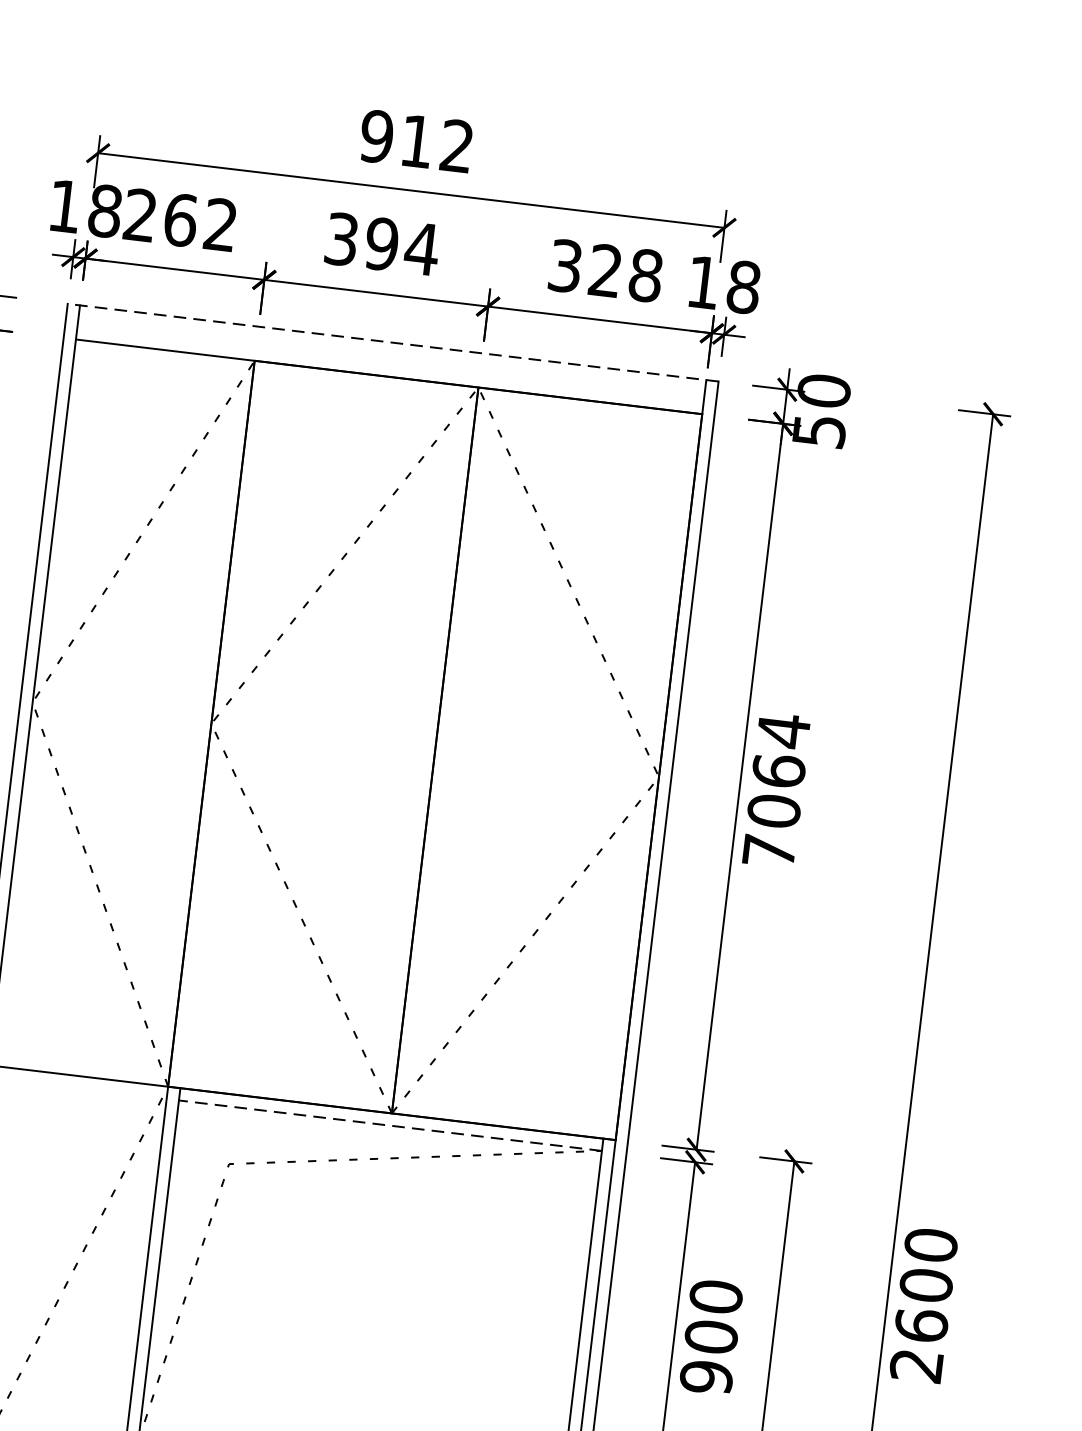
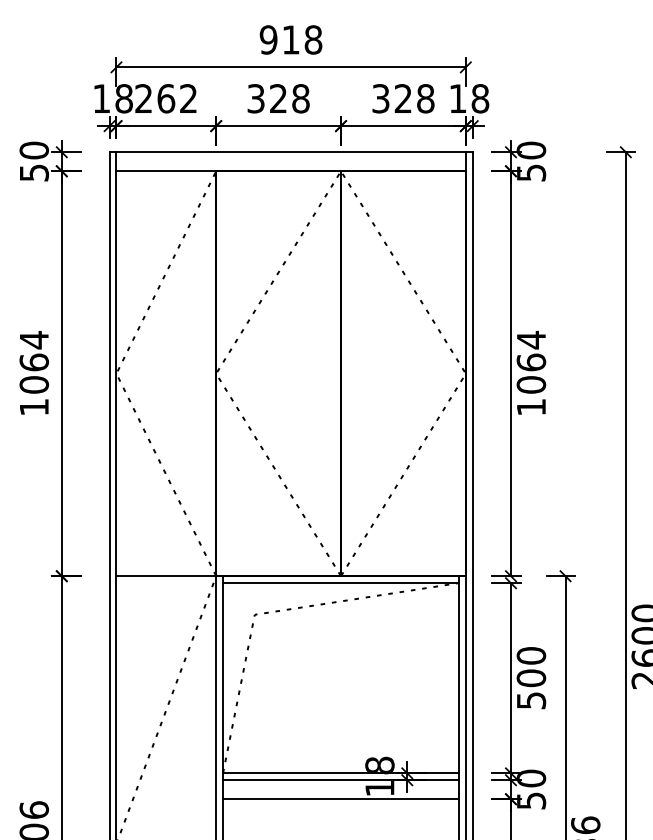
text: (457, 145) -> (313, 39), 912 -> 918
text: (401, 246) -> (289, 98), 394 -> 328
line: (393, 343) -> (291, 152), dashed -> solid
text: (769, 851) -> (531, 407), 7064 -> 1064
line: (391, 1126) -> (341, 583), dashed -> solid
text: (704, 1376) -> (530, 700), 900 -> 500

